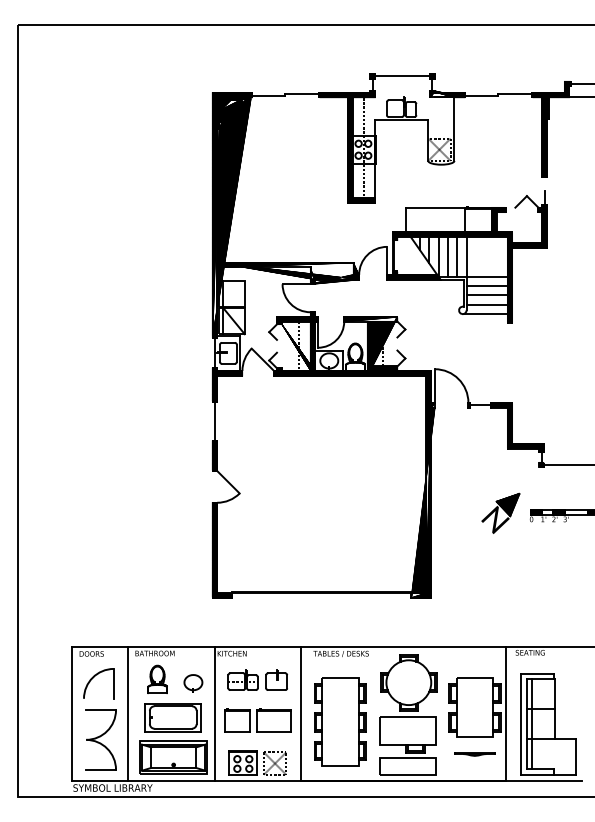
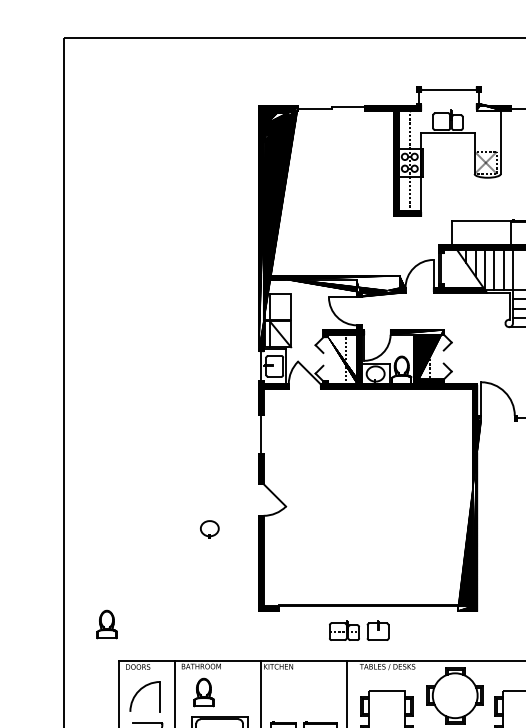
part: (60, 610) -> (106, 623), added
part: (257, 679) -> (358, 629), moved
part: (193, 683) -> (209, 529), moved

